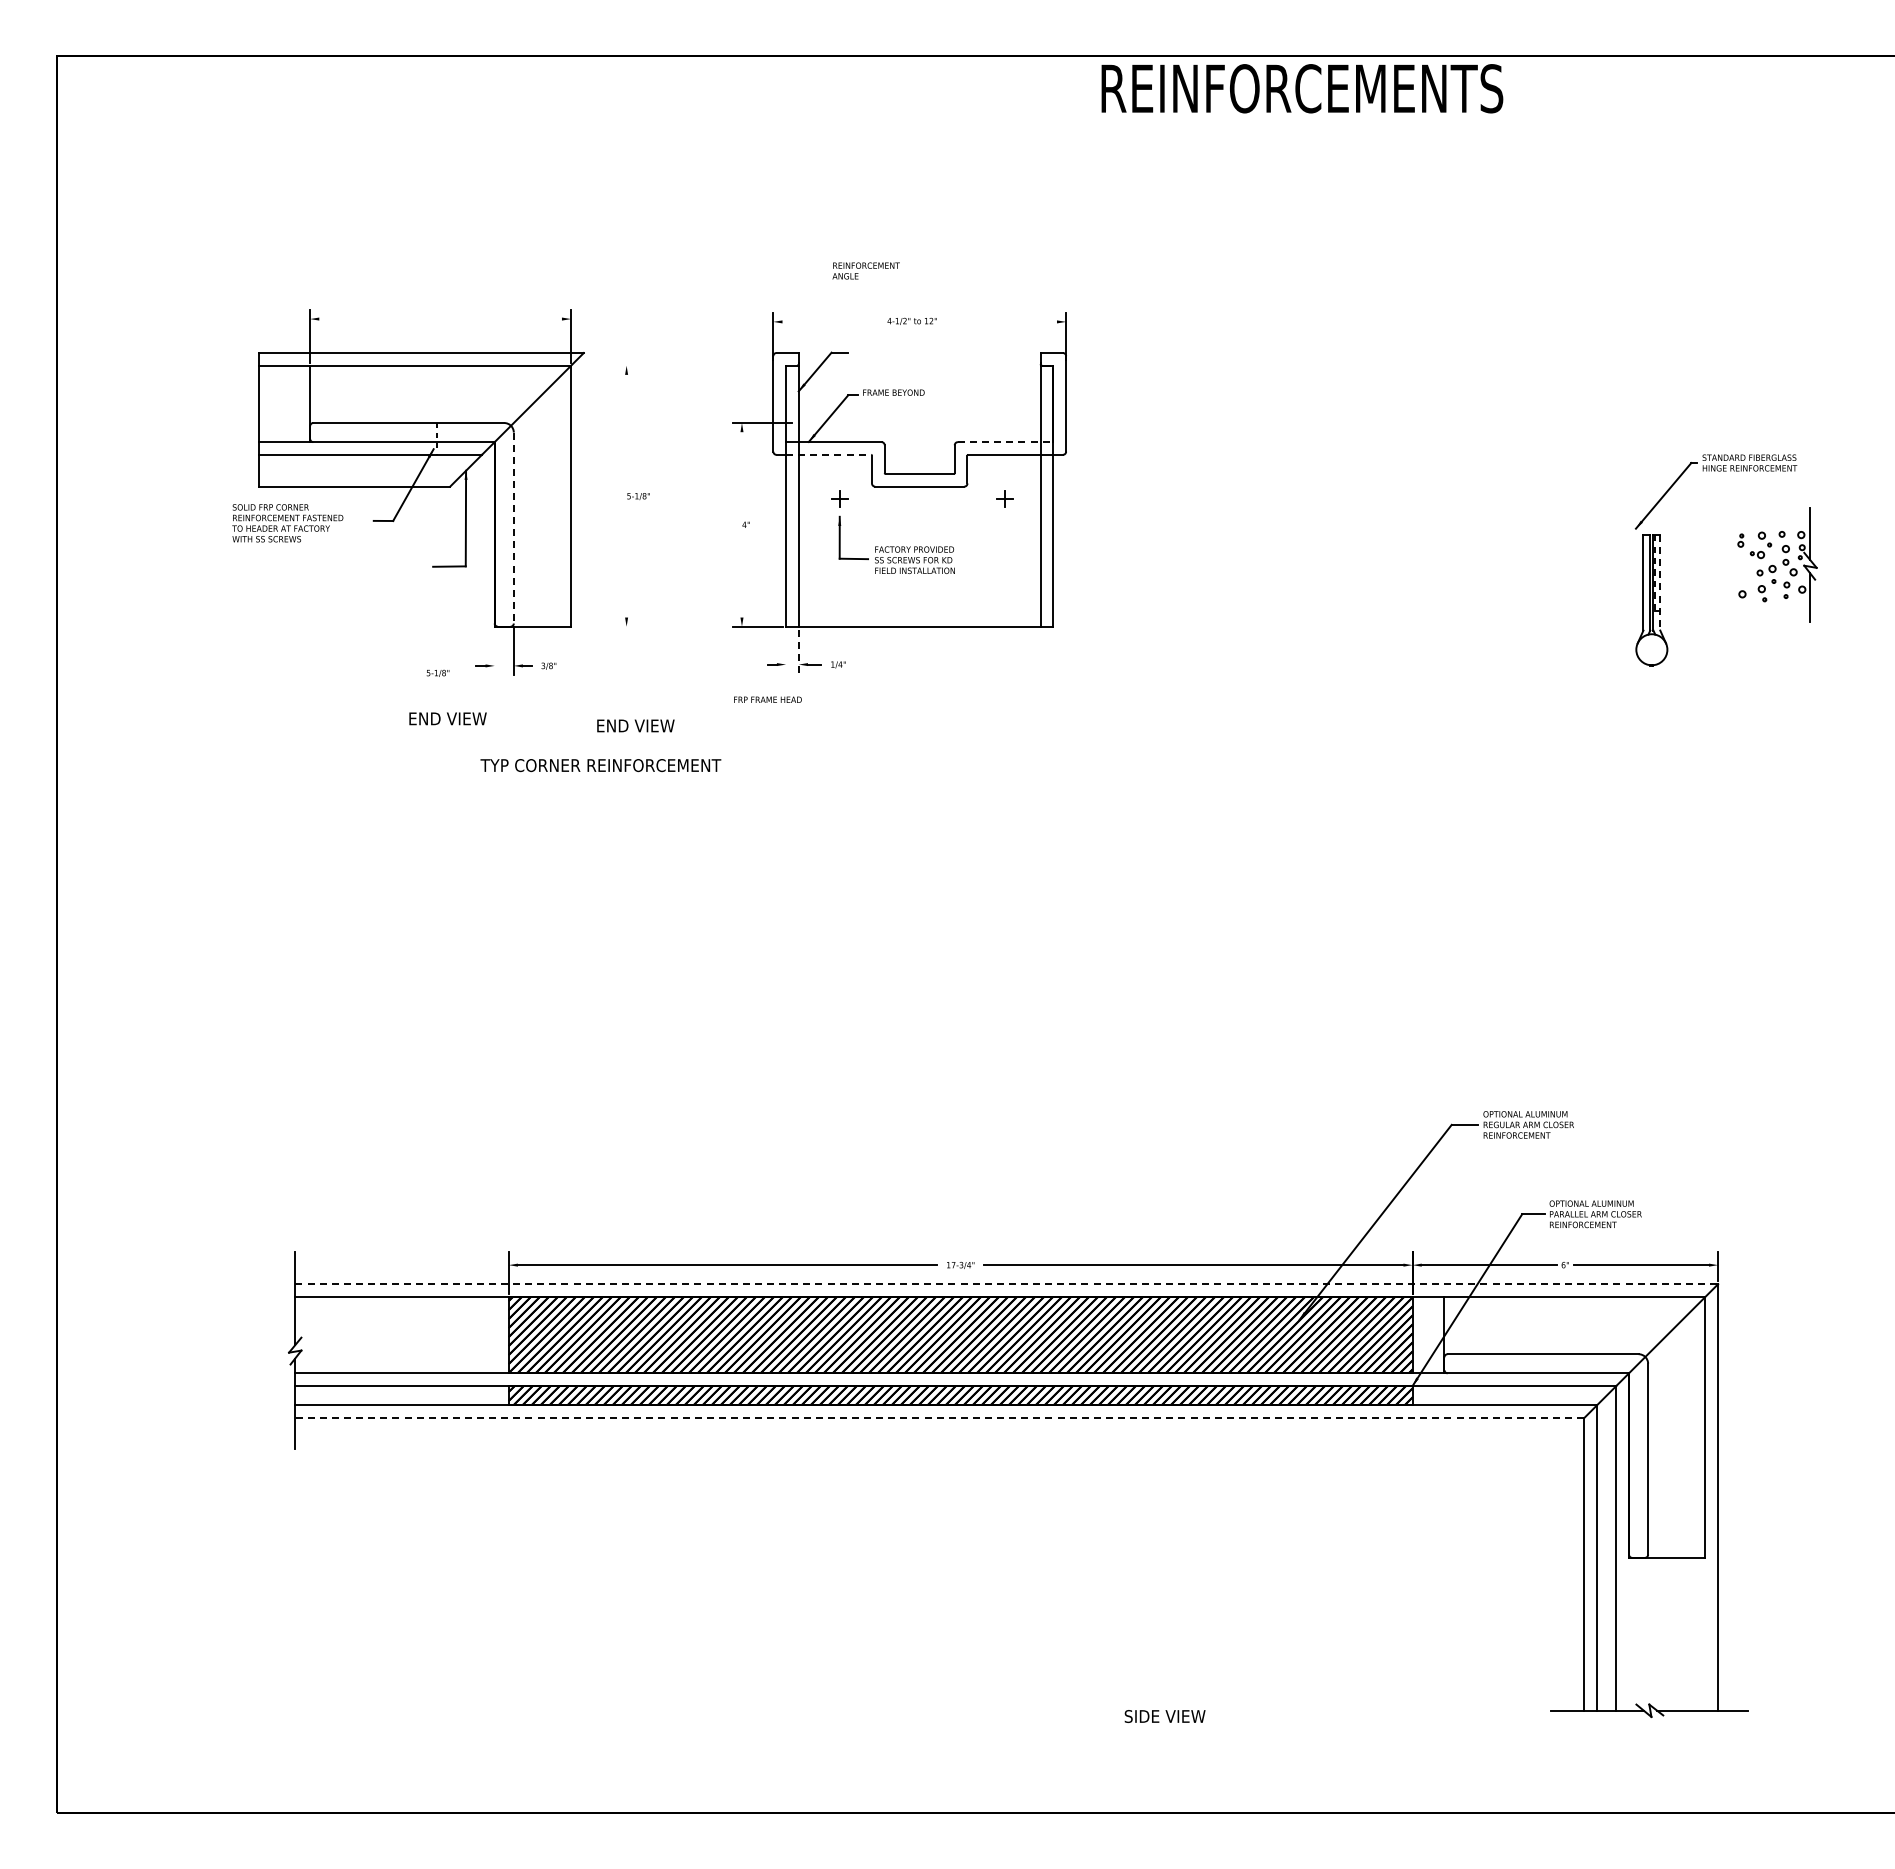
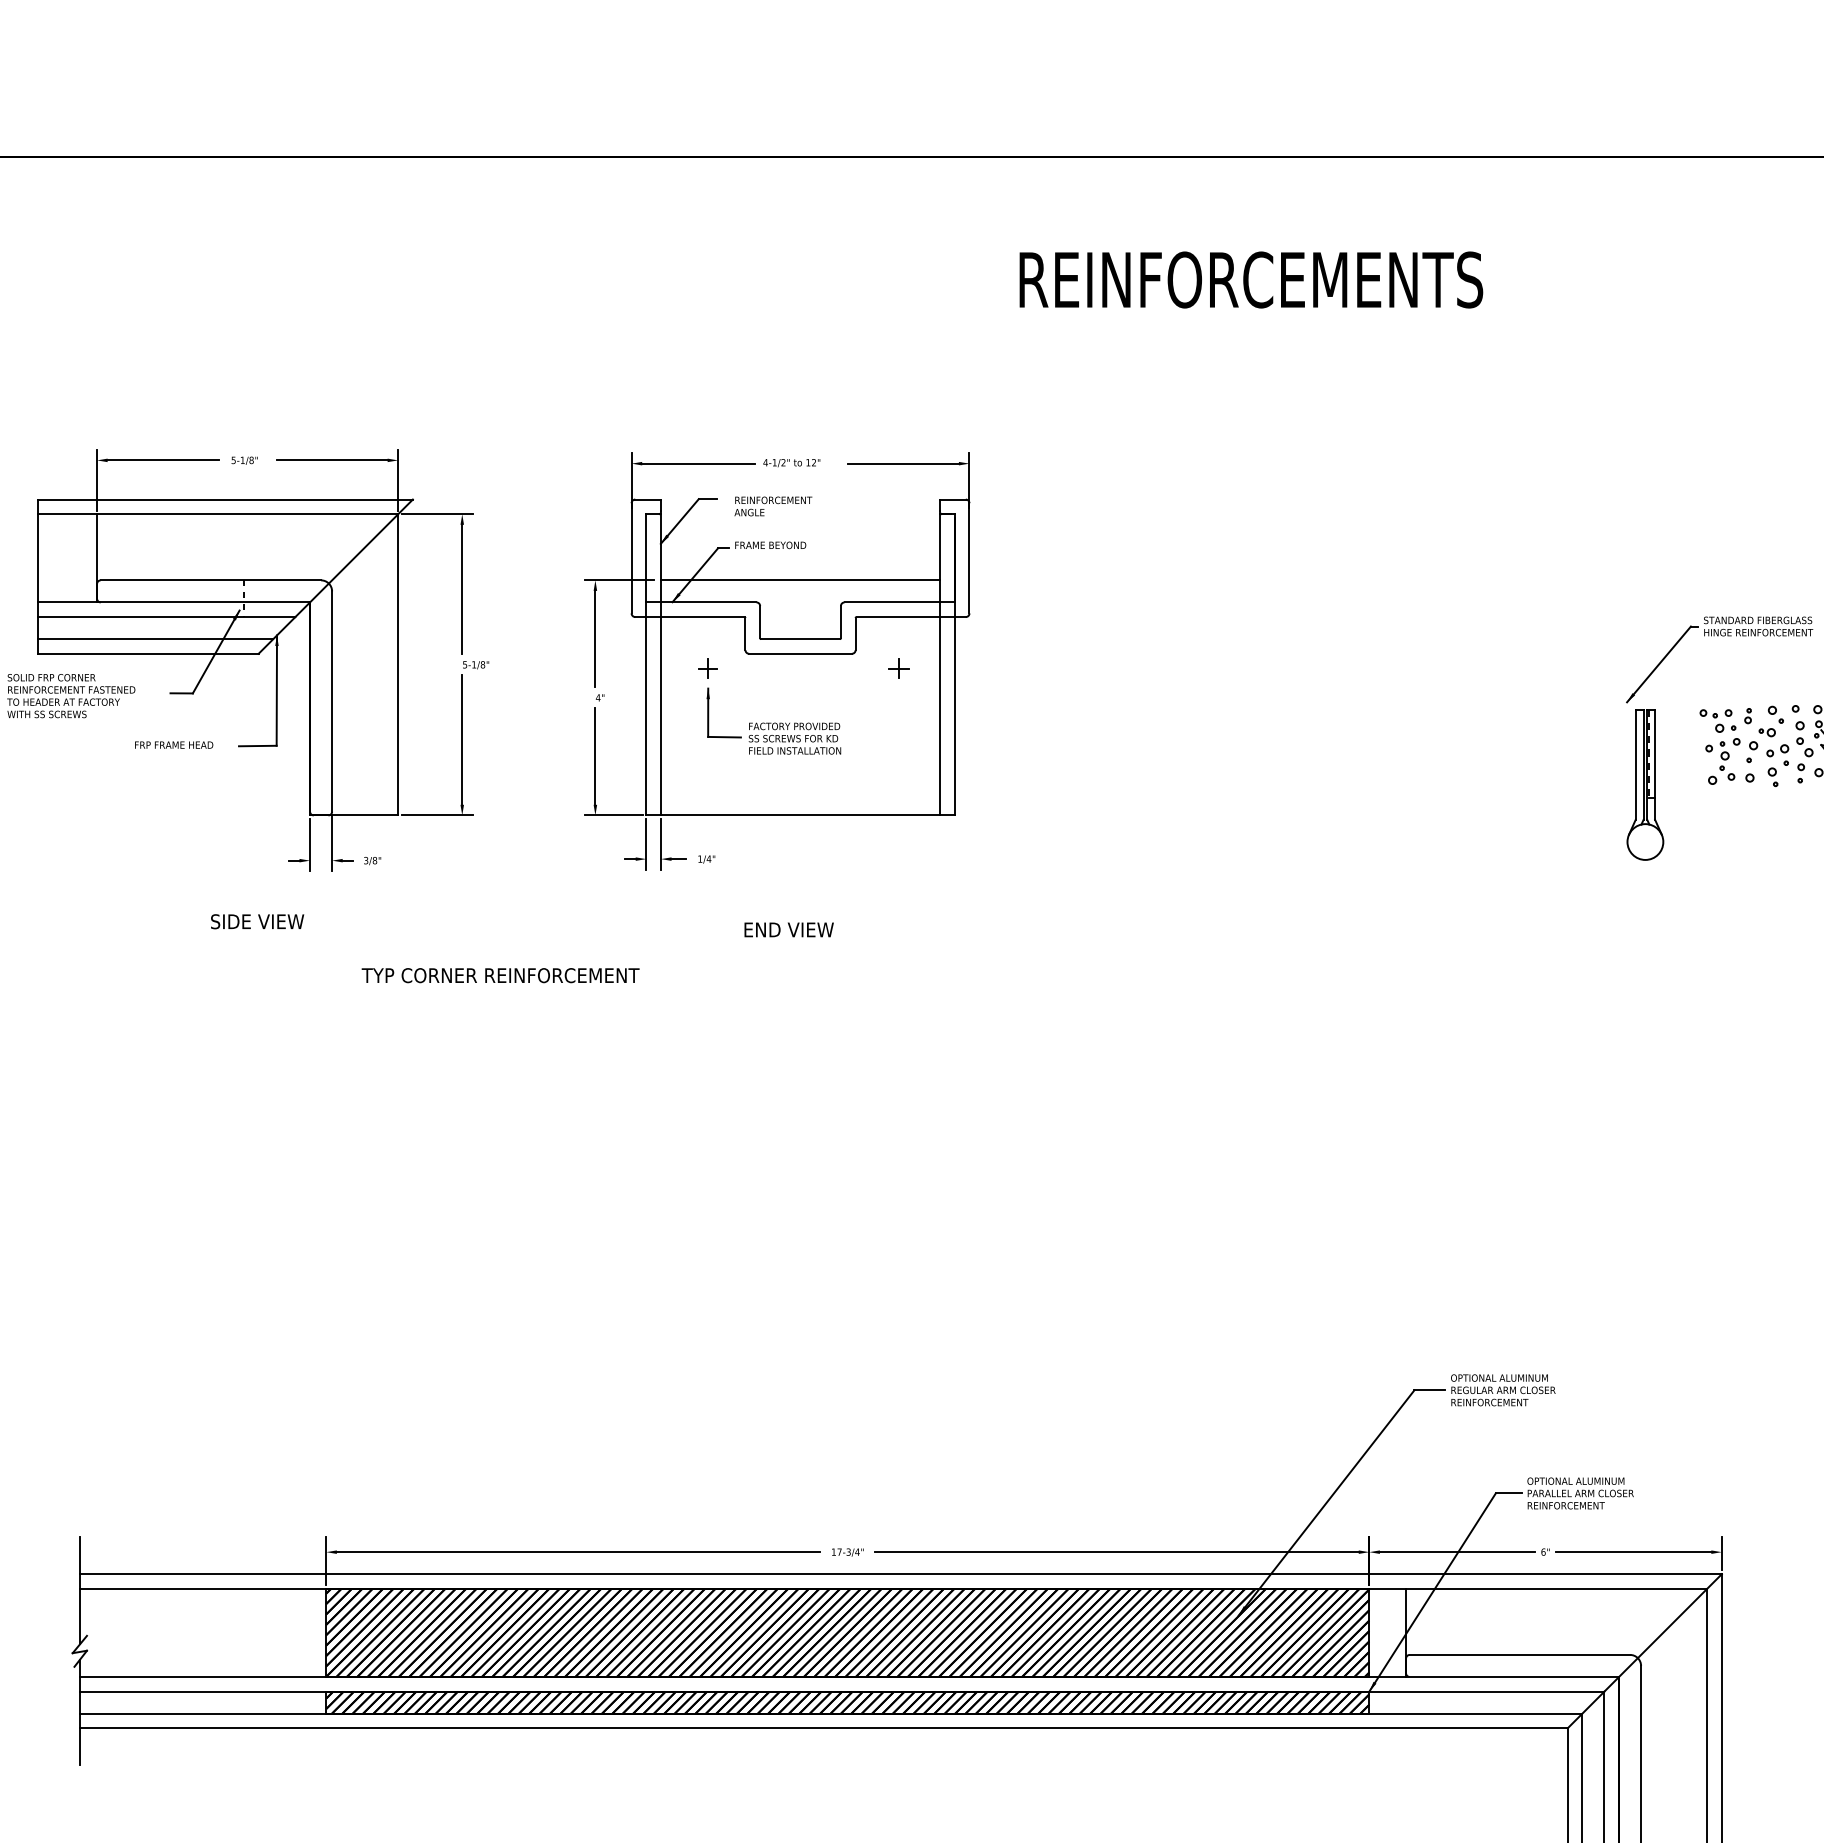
text: (1302, 88) -> (1251, 279), moved
text: (865, 270) -> (772, 505), moved
line: (367, 319) -> (163, 460), added
line: (513, 319) -> (331, 460), added
line: (831, 321) -> (698, 463), added
line: (1008, 321) -> (902, 463), added
line: (604, 365) -> (436, 513), added
line: (919, 423) -> (800, 580), added
line: (626, 430) -> (462, 588), added
line: (1005, 442) -> (899, 602), dashed -> solid
line: (828, 454) -> (695, 616), dashed -> solid
line: (360, 473) -> (155, 638), added
line: (741, 473) -> (594, 638), added
line: (513, 528) -> (331, 702), dashed -> solid
line: (626, 561) -> (462, 740), added
part: (1723, 567) -> (1728, 747), added
line: (741, 575) -> (594, 756), added
line: (1660, 582) -> (1655, 764), dashed -> solid
line: (604, 626) -> (436, 815), added
line: (786, 651) -> (646, 844), added
line: (798, 651) -> (660, 844), dashed -> solid
line: (494, 652) -> (309, 845), added
text: (437, 672) -> (244, 459), moved
text: (767, 699) -> (173, 744), moved
text: (448, 718) -> (256, 921), END VIEW -> SIDE VIEW
text: (635, 725) -> (788, 929), moved
text: (600, 765) -> (500, 975), moved
line: (1007, 1284) -> (901, 1574), dashed -> solid
line: (939, 1417) -> (823, 1727), dashed -> solid

